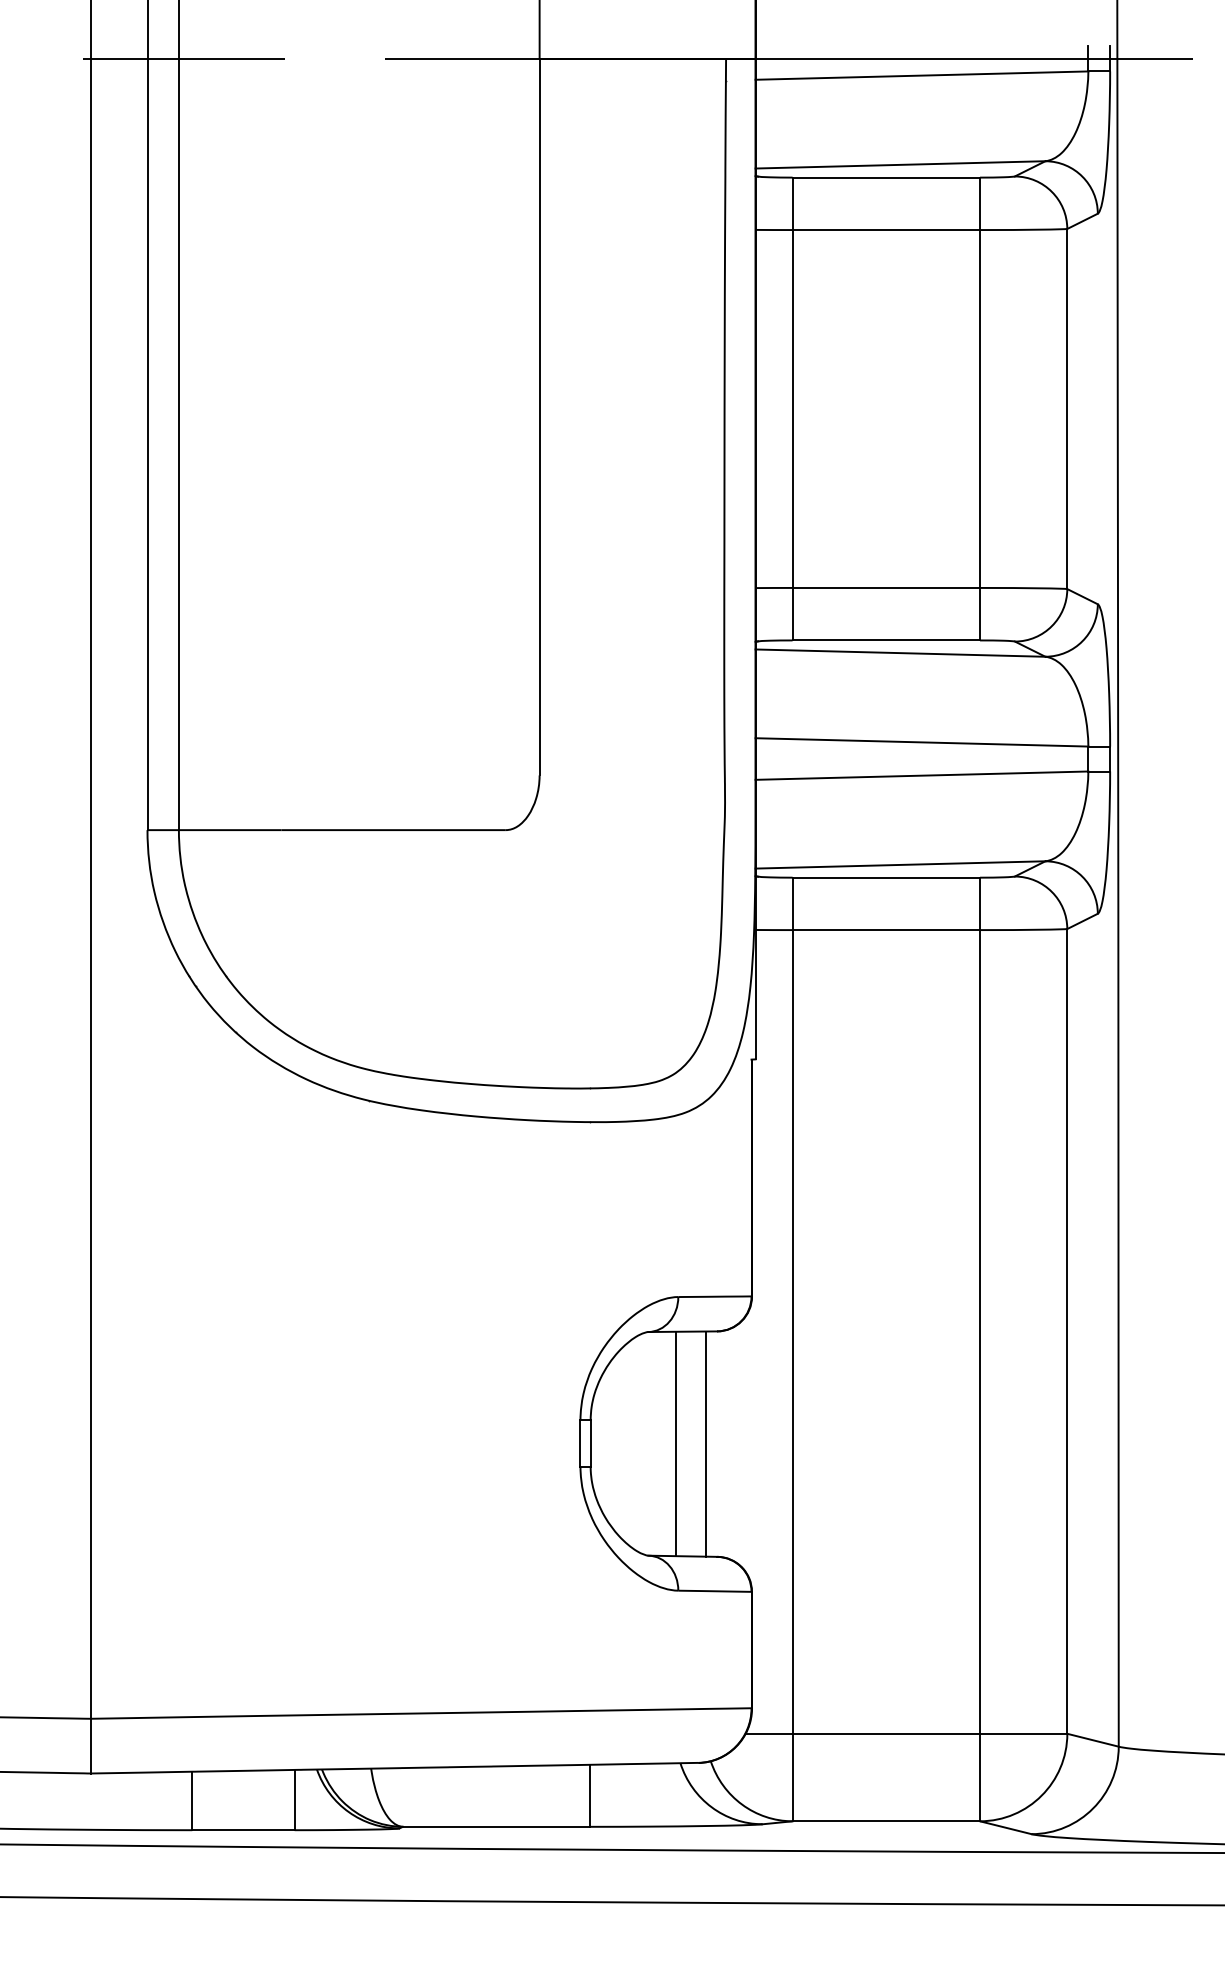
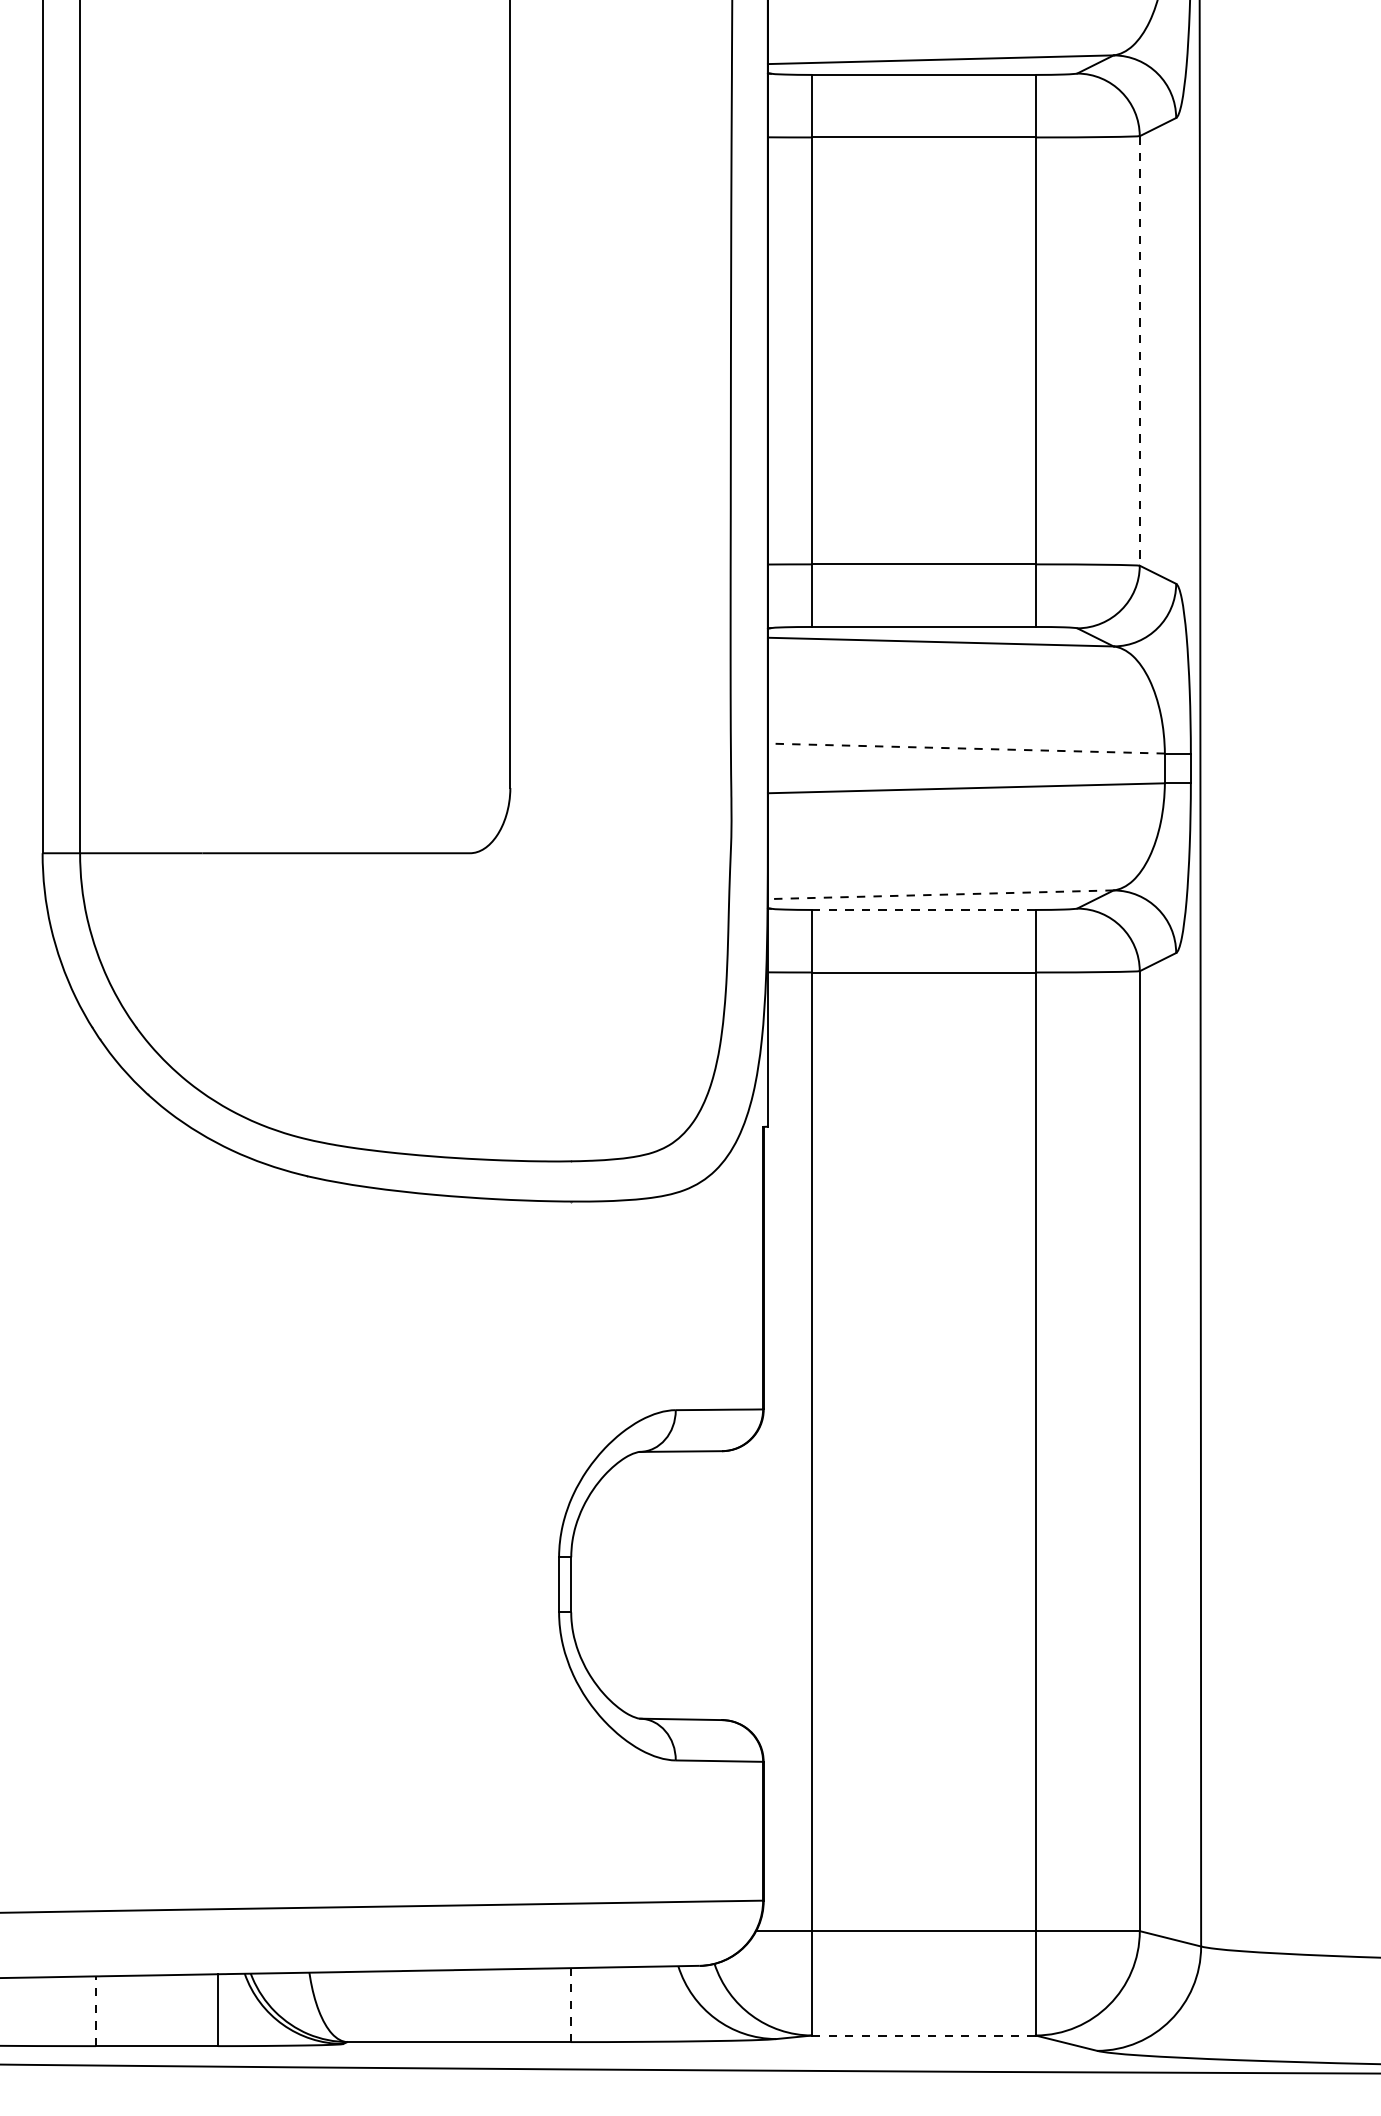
line: (1067, 409) -> (1140, 351), solid -> dashed
line: (921, 742) -> (965, 748), solid -> dashed
line: (900, 864) -> (940, 894), solid -> dashed
line: (886, 877) -> (924, 909), solid -> dashed
line: (676, 1443) -> (673, 1584), removed
line: (706, 1443) -> (709, 1584), removed
line: (590, 1795) -> (571, 2004), solid -> dashed
line: (192, 1800) -> (96, 2010), solid -> dashed
line: (886, 1821) -> (924, 2035), solid -> dashed

